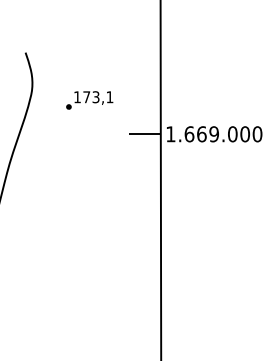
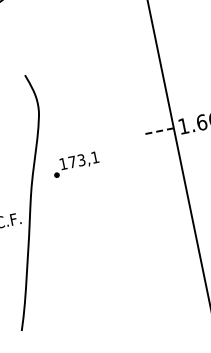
part: (89, 100) -> (75, 164), moved
line: (145, 134) -> (158, 131), solid -> dashed

